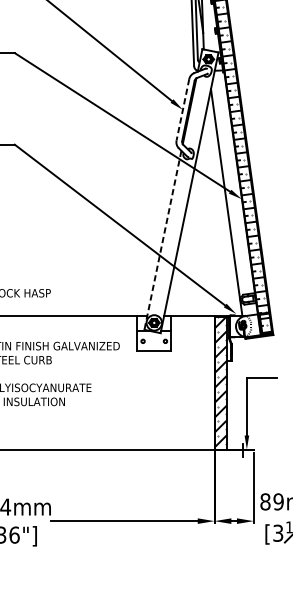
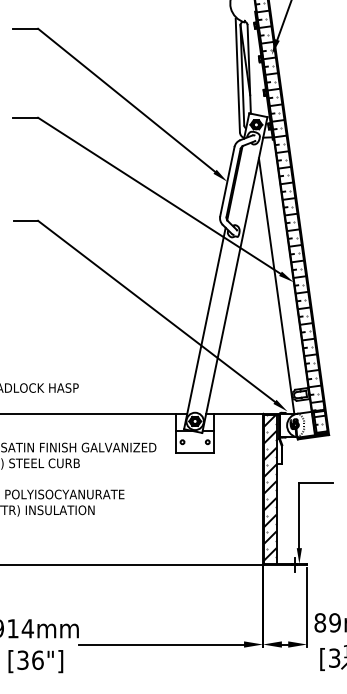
line: (183, 110) -> (227, 182), dashed -> solid
line: (162, 240) -> (204, 328), dashed -> solid

